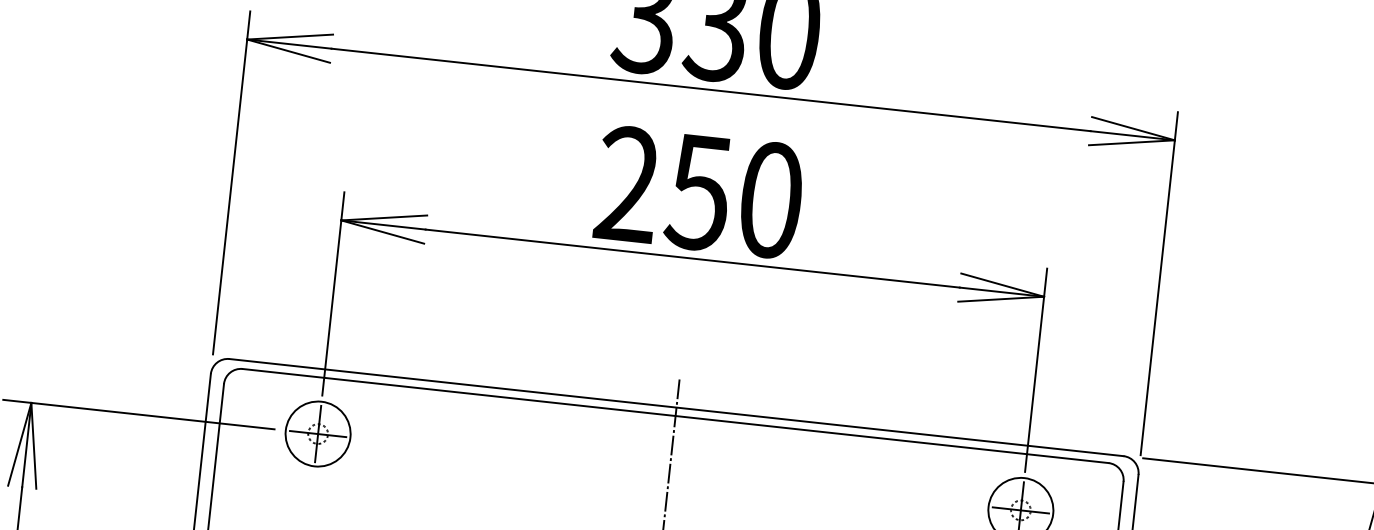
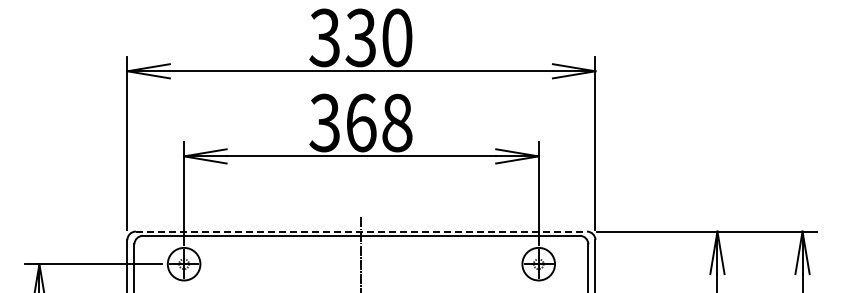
text: (698, 191) -> (360, 122), 250 -> 368
line: (676, 407) -> (361, 231), solid -> dashed

